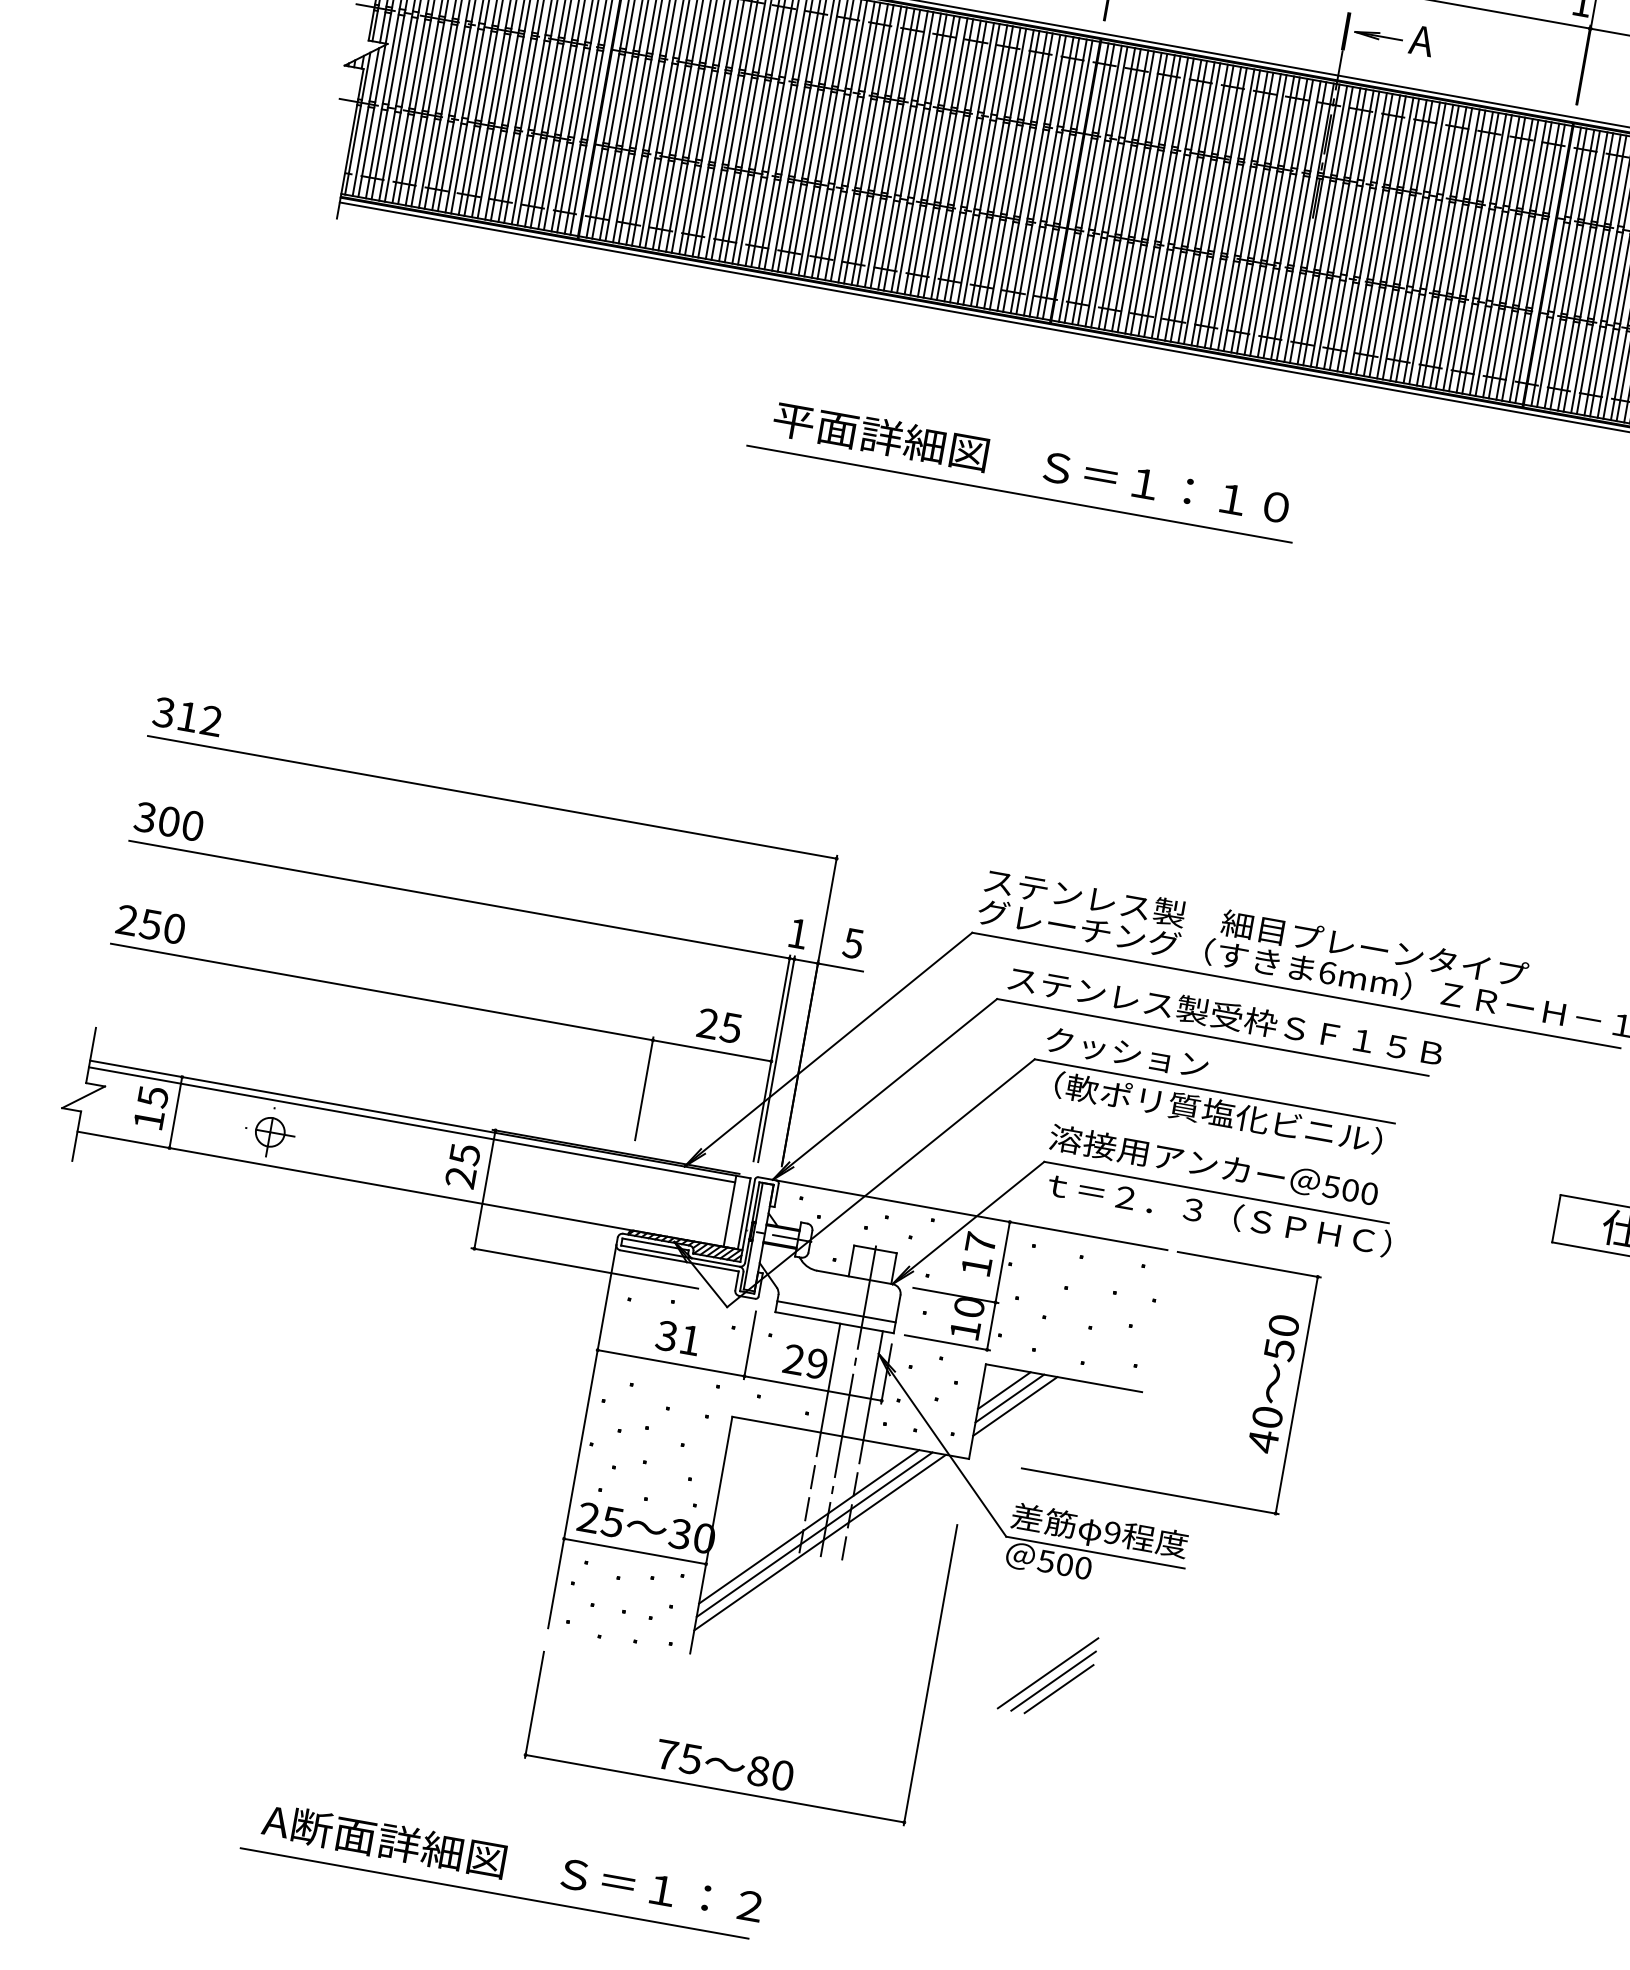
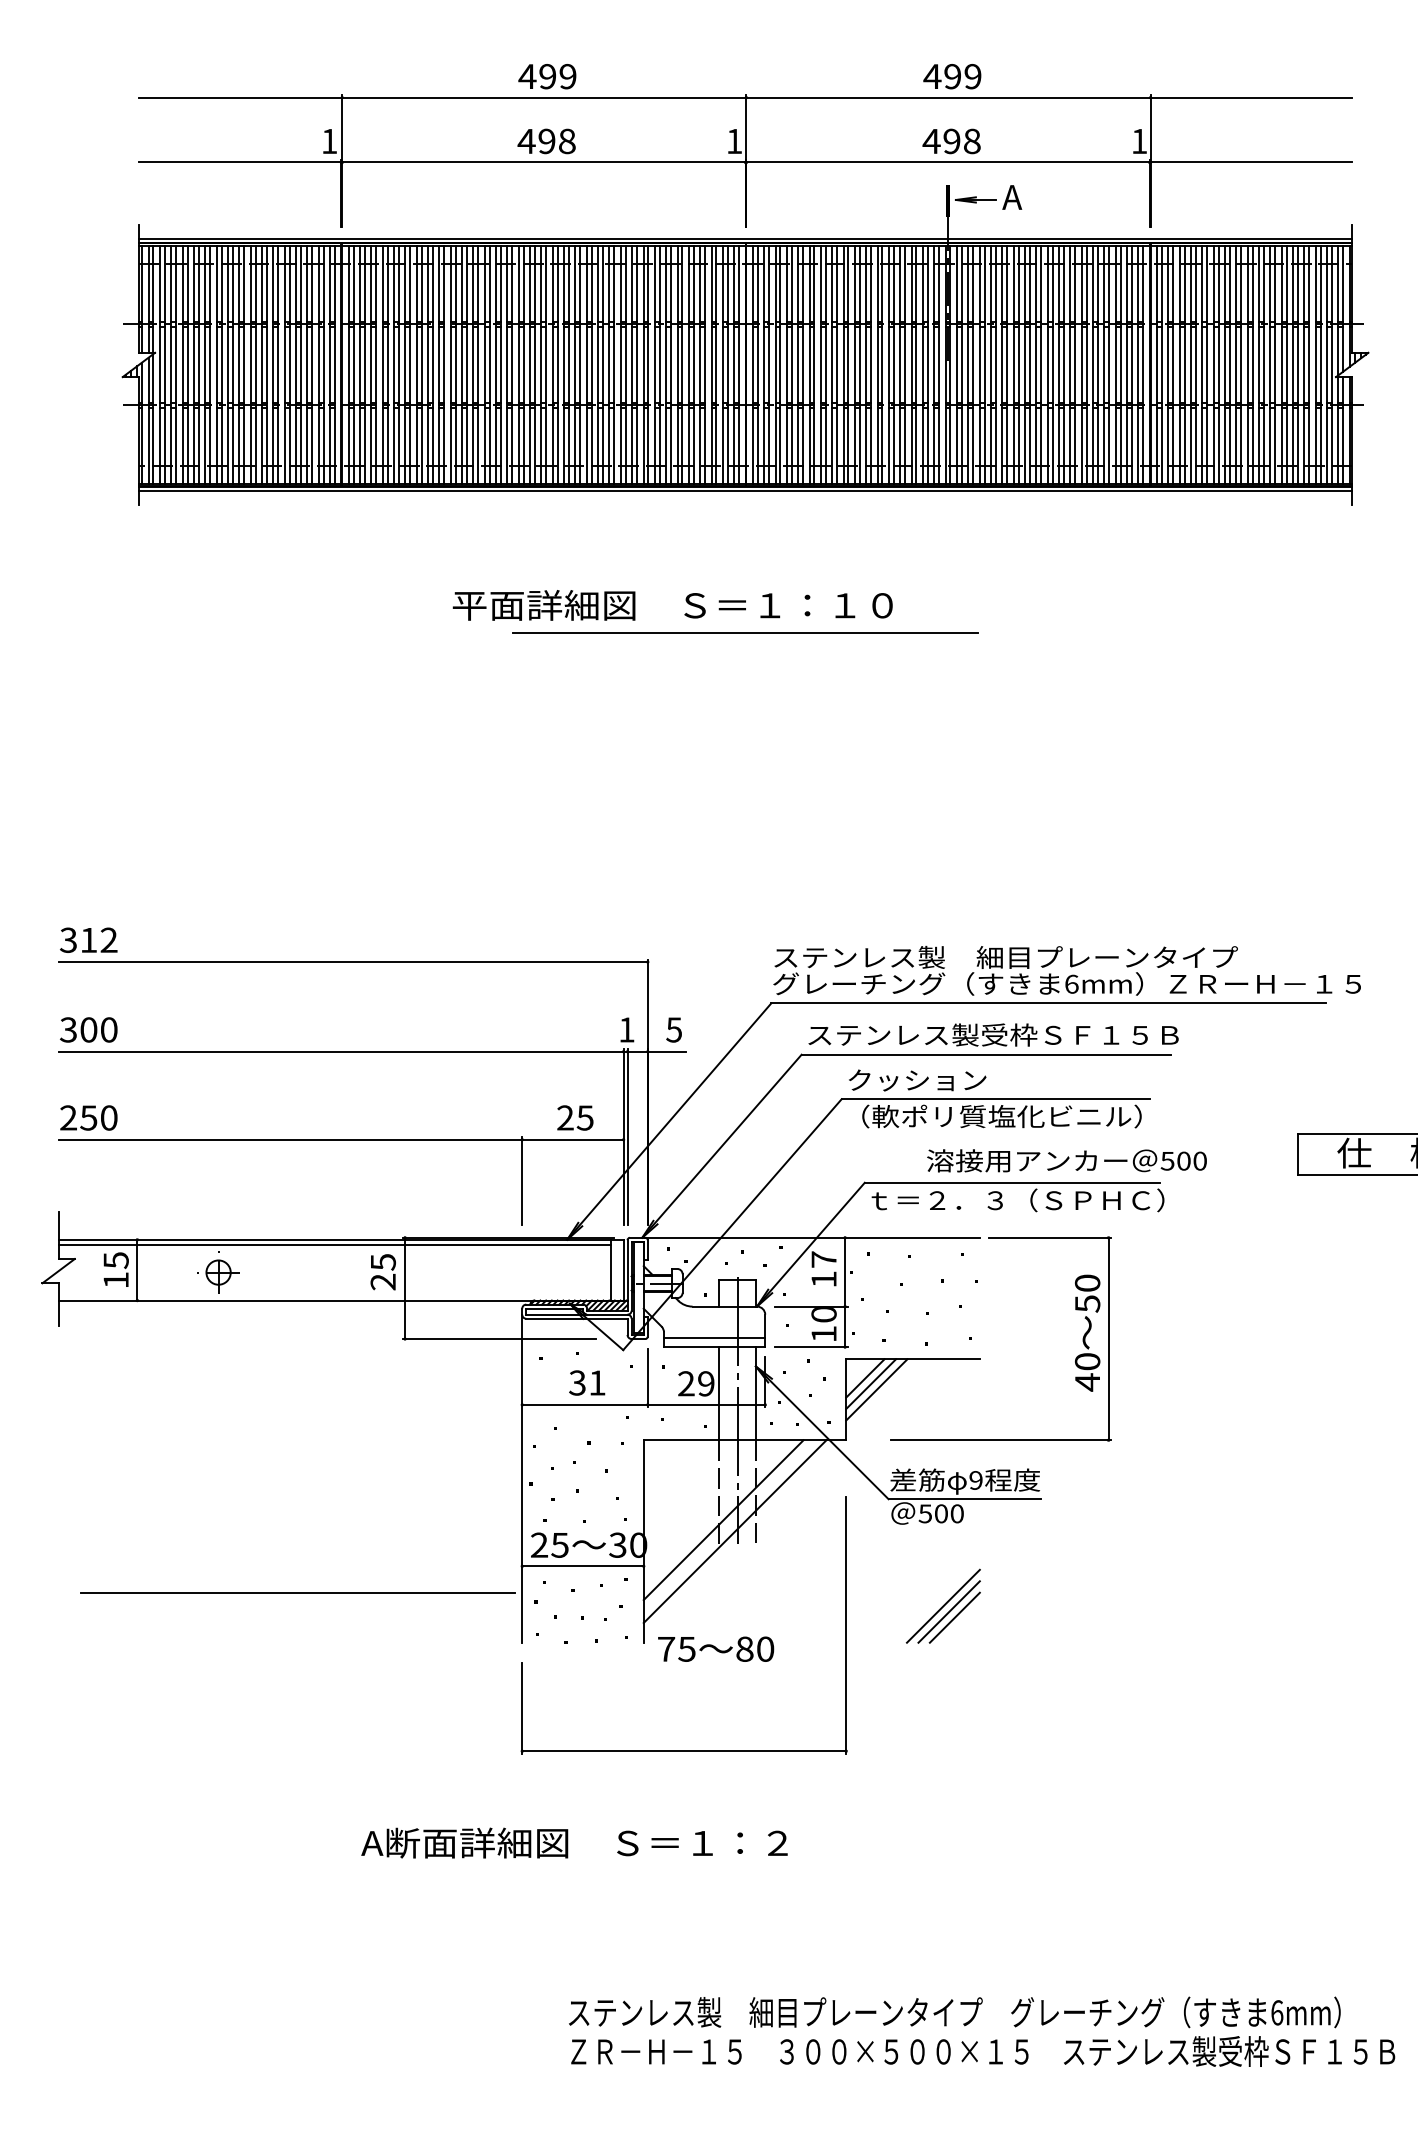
text: (1030, 463) -> (672, 605), moved
text: (1213, 1165) -> (1066, 1160), moved
line: (814, 1534) -> (729, 1525), removed
text: (725, 1764) -> (716, 1648), moved
text: (512, 1862) -> (574, 1842), moved
line: (494, 1893) -> (297, 1592), moved

